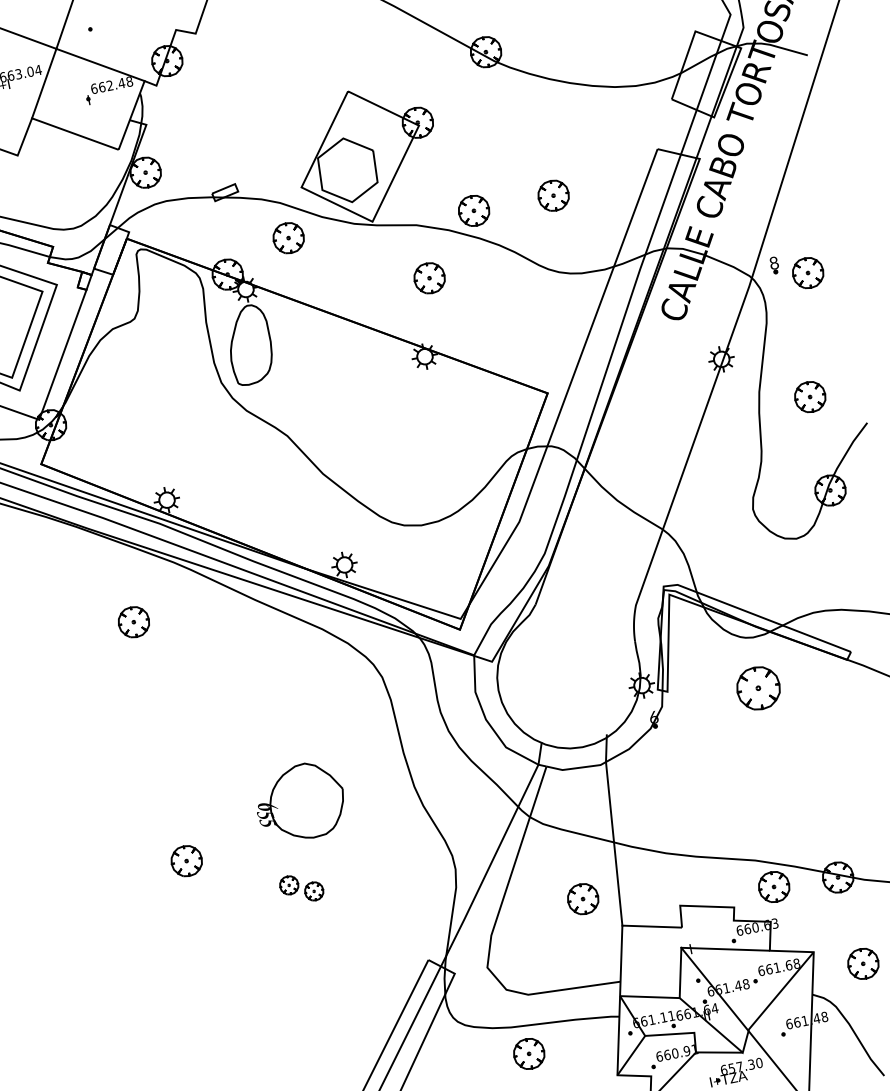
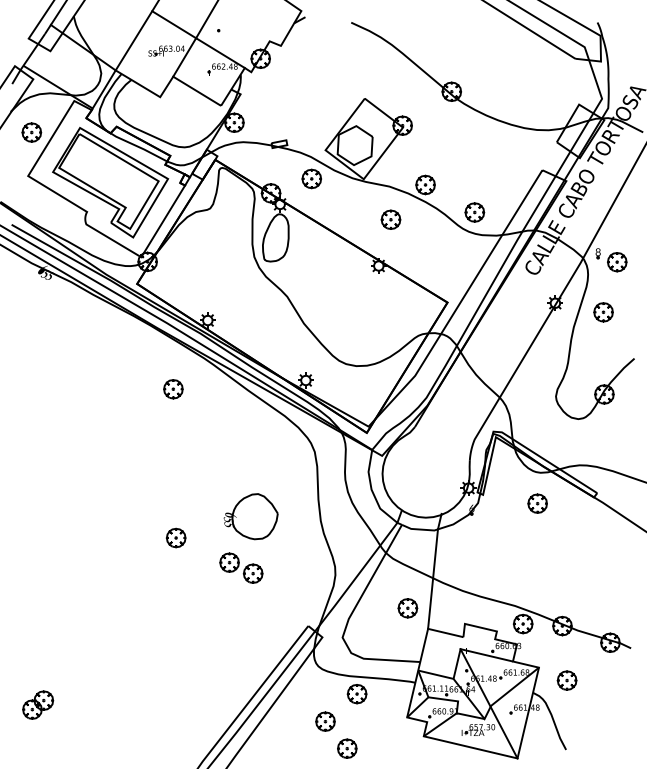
part: (553, 195) -> (474, 212), moved
part: (810, 397) -> (603, 312), moved
part: (758, 688) -> (537, 503), size x0.71
part: (301, 887) -> (241, 567), size x1.67

